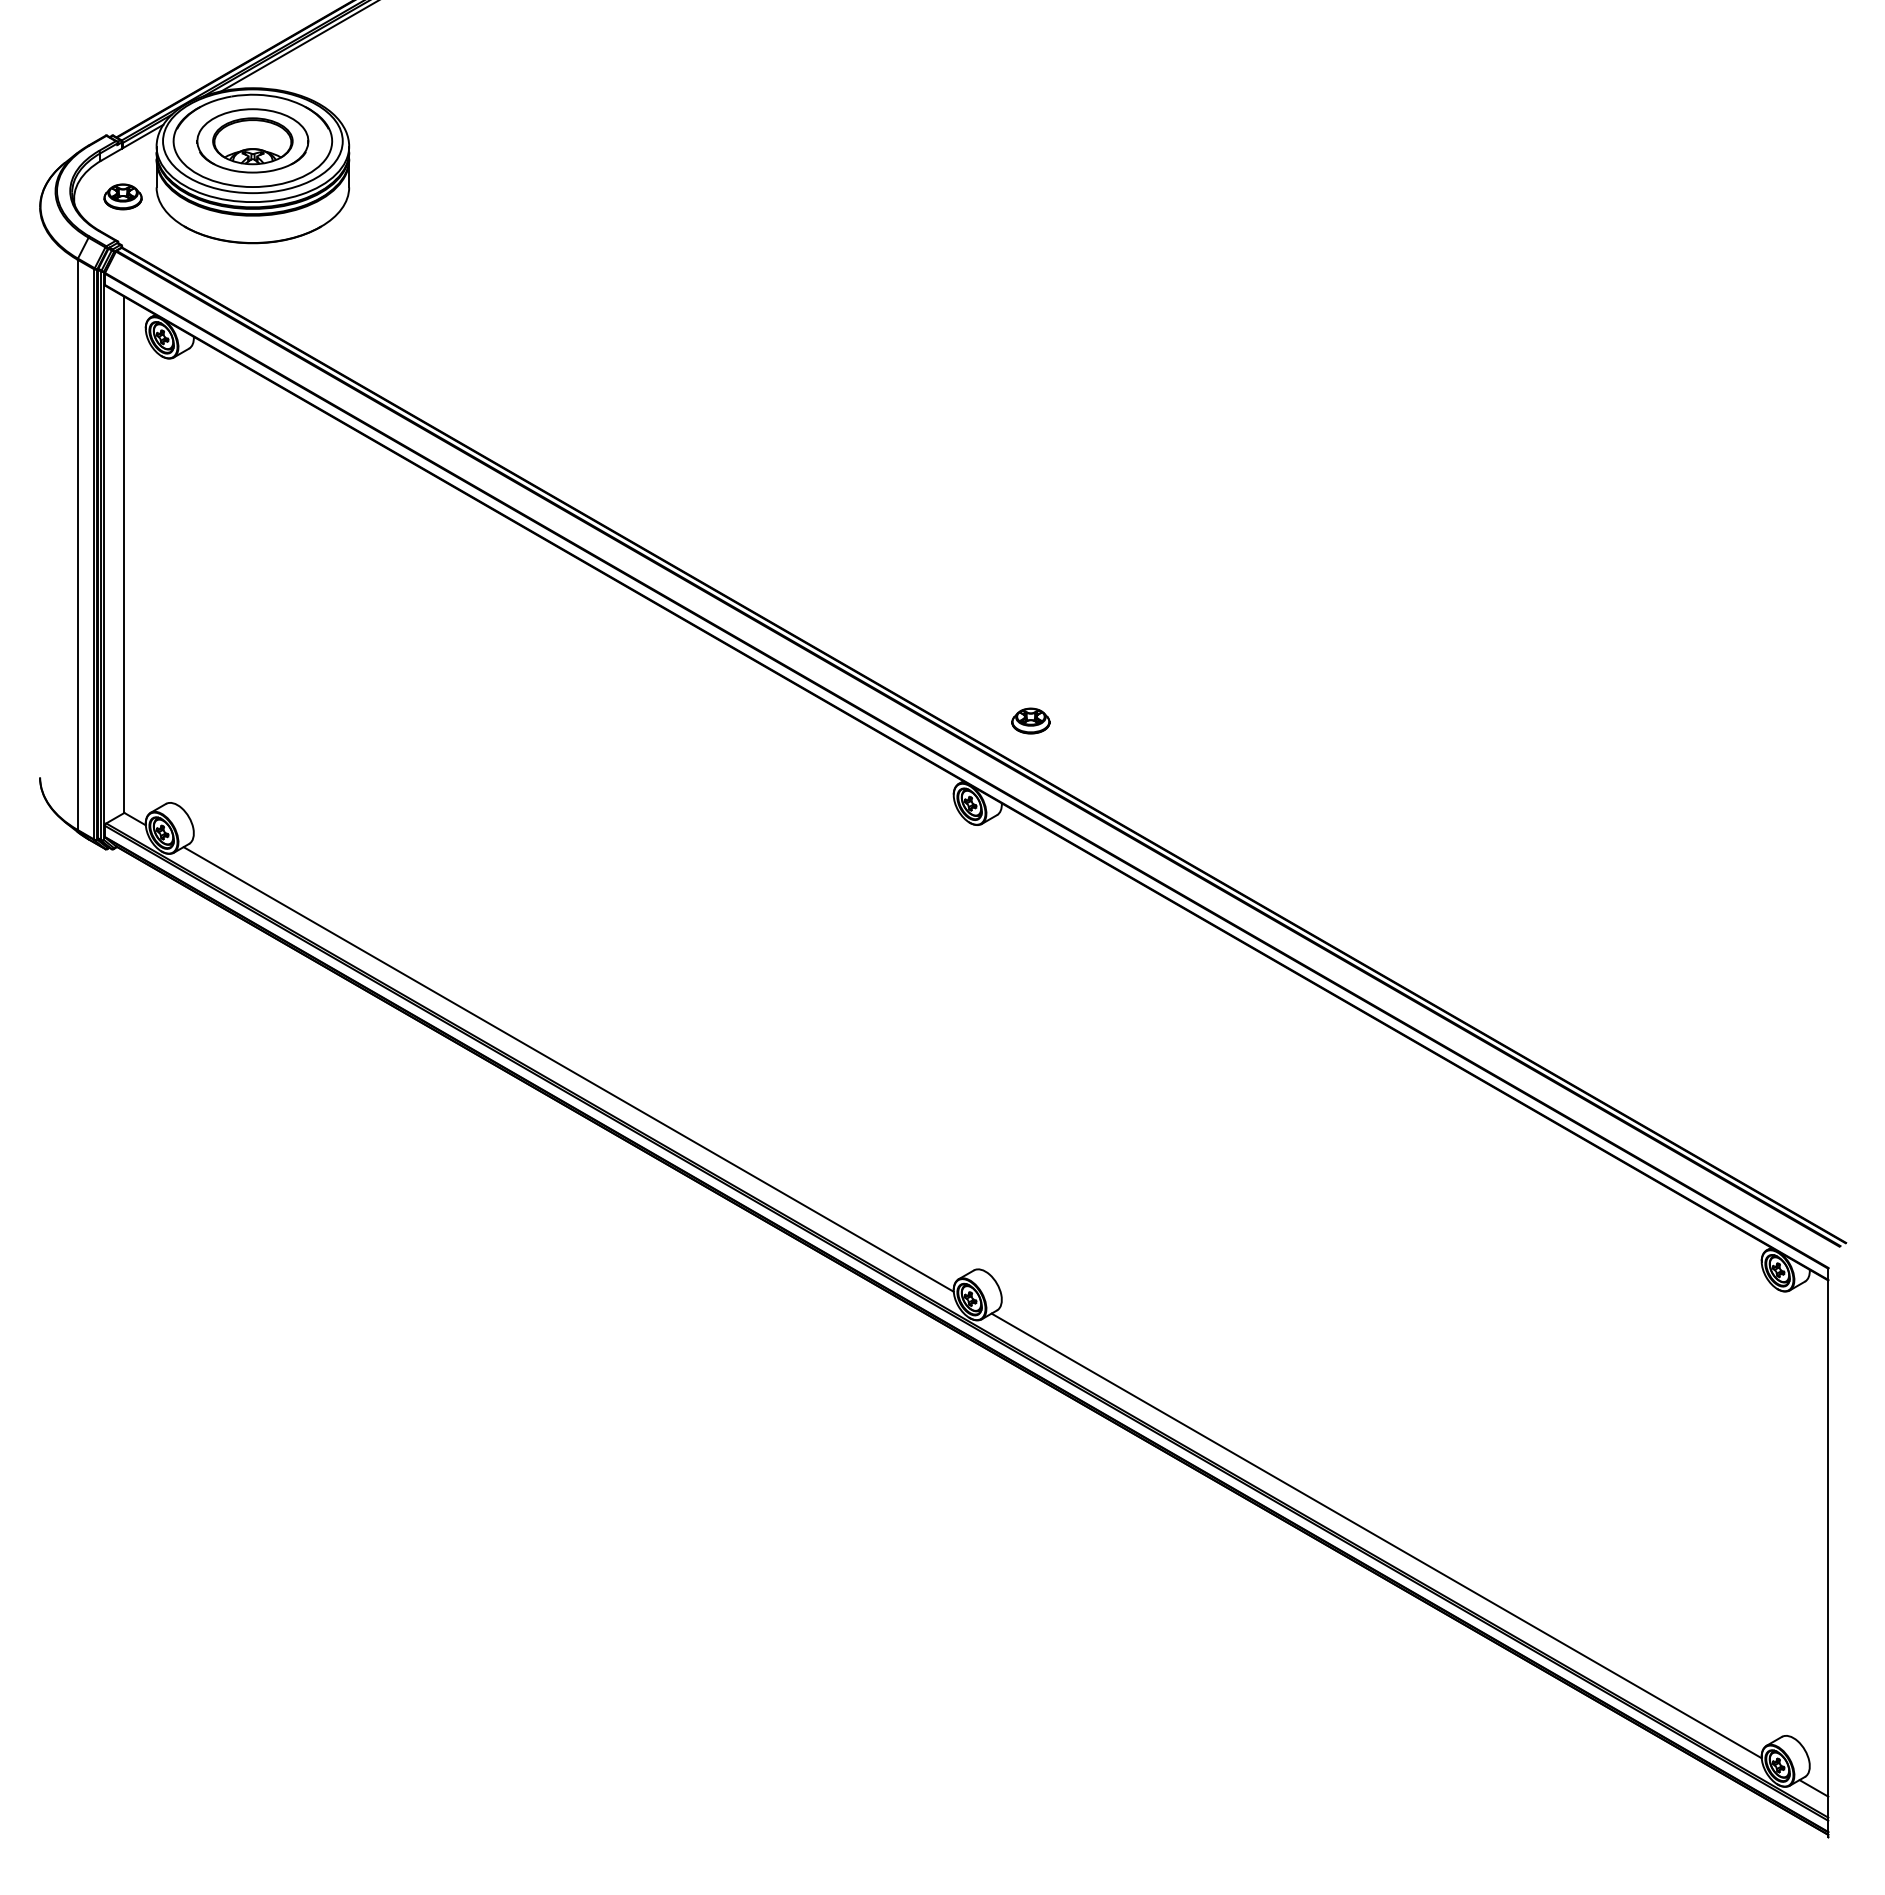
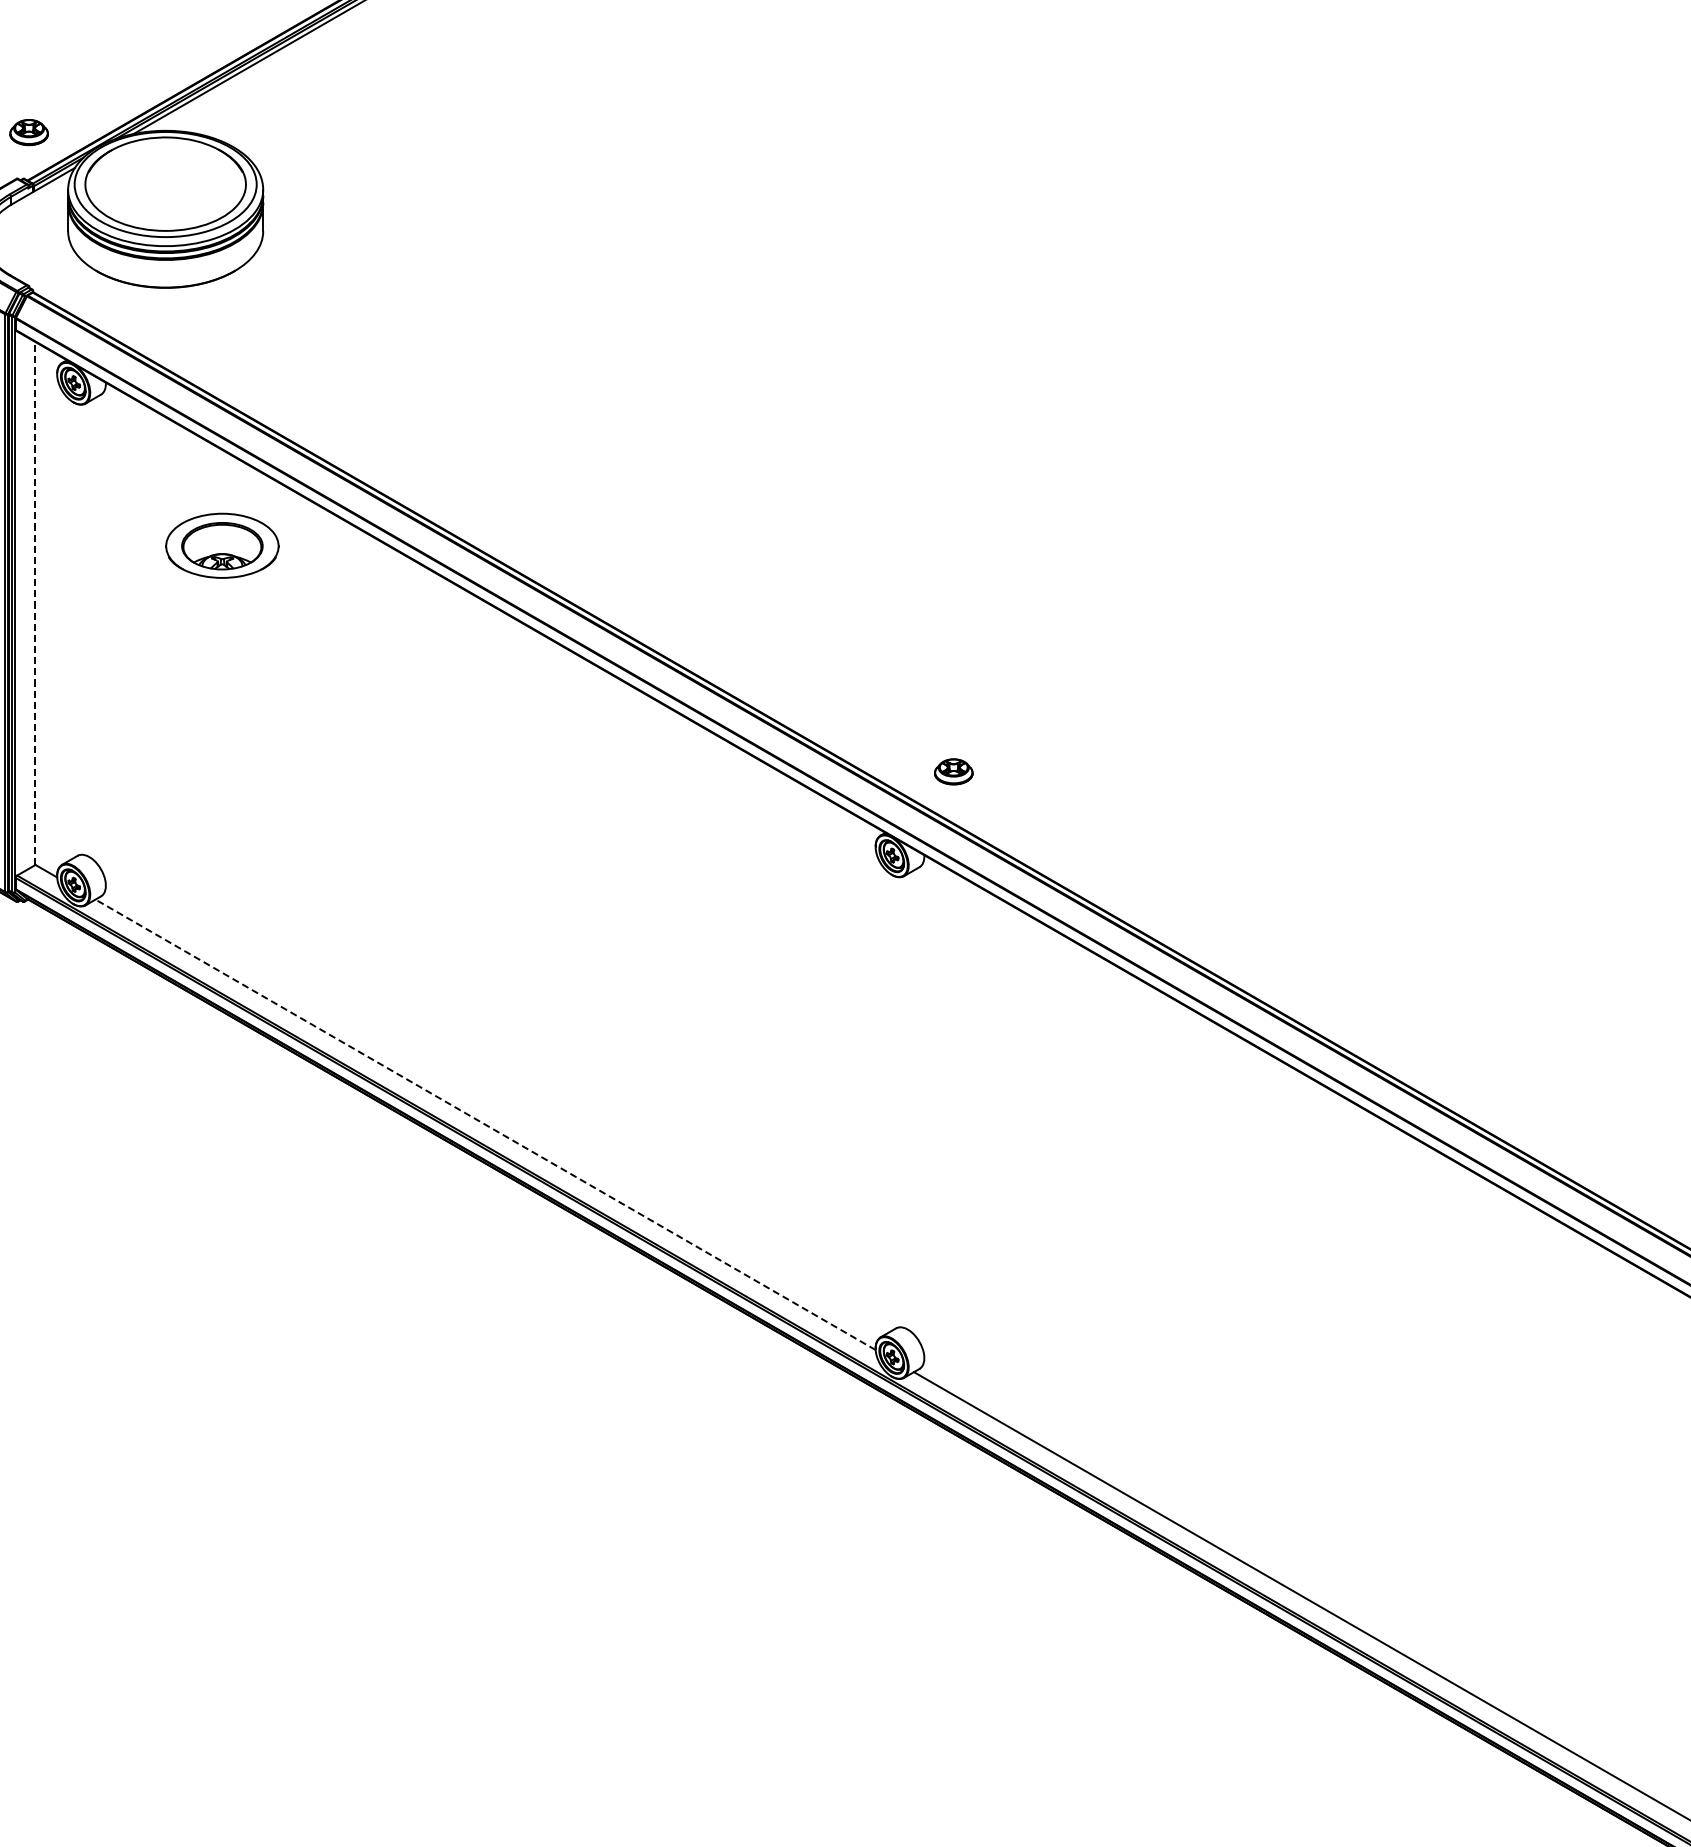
part: (252, 140) -> (222, 545), moved
part: (122, 196) -> (28, 132), moved
line: (124, 554) -> (35, 603), solid -> dashed
line: (568, 1069) -> (485, 1124), solid -> dashed

